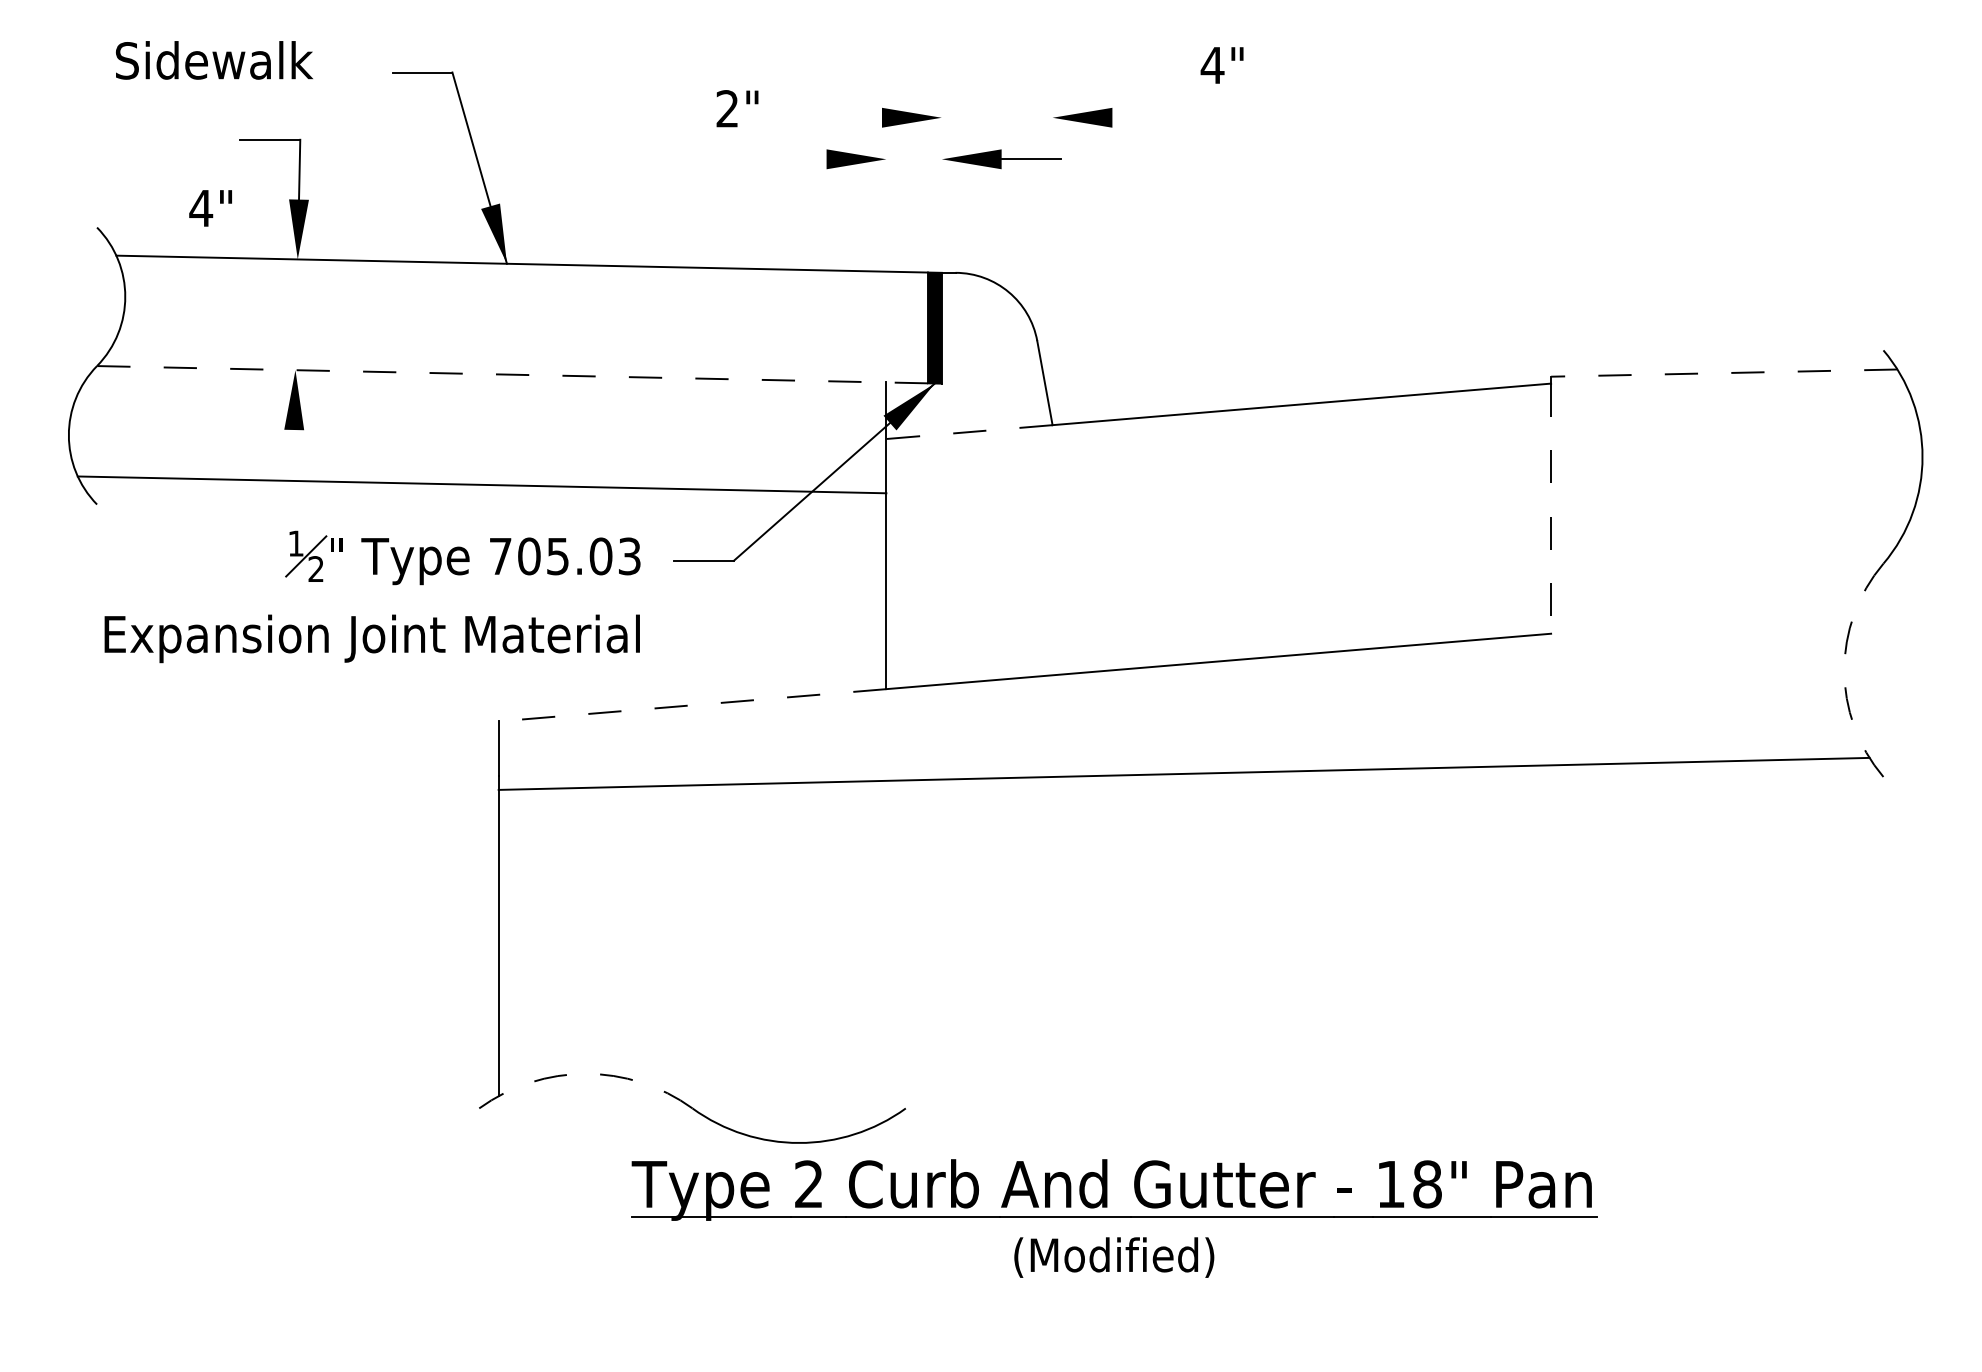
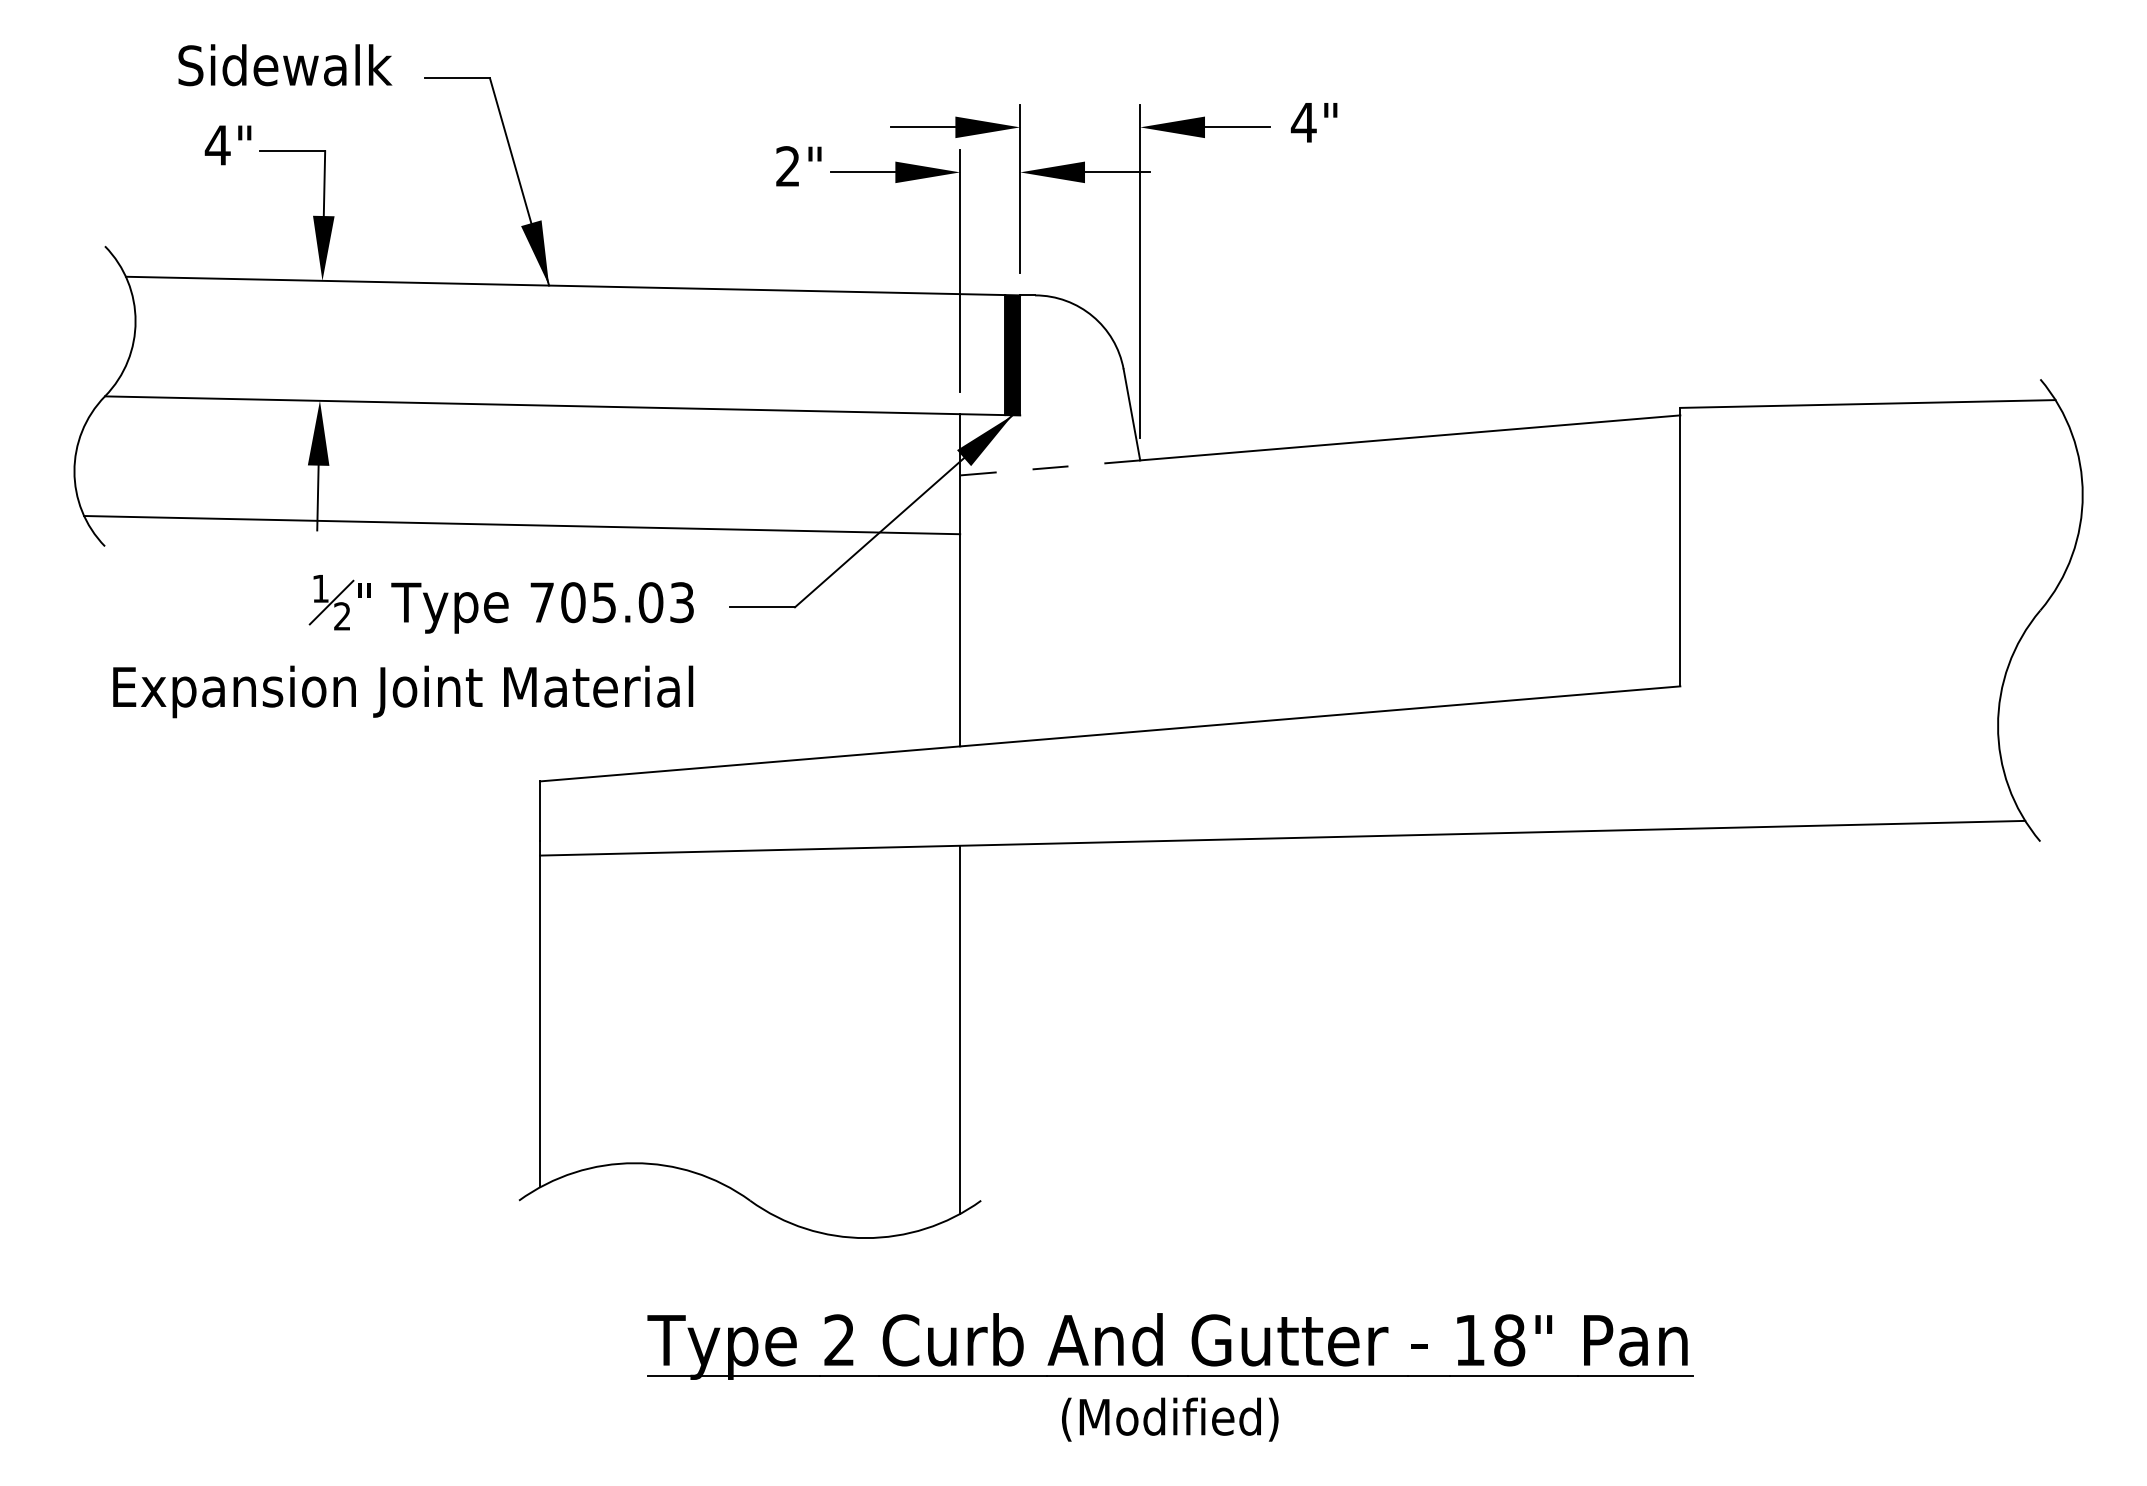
text: (214, 60) -> (285, 65), moved
text: (1221, 65) -> (1313, 122), moved
text: (737, 108) -> (798, 166), moved
line: (851, 117) -> (922, 127), added
line: (1142, 117) -> (1237, 127), added
line: (796, 159) -> (862, 172), added
line: (941, 174) -> (1019, 188), added
text: (210, 208) -> (227, 145), moved
line: (886, 249) -> (960, 270), added
line: (1052, 250) -> (1140, 271), added
line: (1723, 373) -> (1867, 404), dashed -> solid
line: (512, 374) -> (555, 405), dashed -> solid
line: (293, 459) -> (317, 497), added
line: (1551, 509) -> (1680, 551), dashed -> solid
arc: (1844, 670) -> (1998, 726), dashed -> solid
line: (692, 705) -> (750, 764), dashed -> solid
line: (886, 950) -> (960, 1029), added
arc: (585, 1073) -> (634, 1162), dashed -> solid
part: (1114, 1218) -> (1170, 1377), moved

